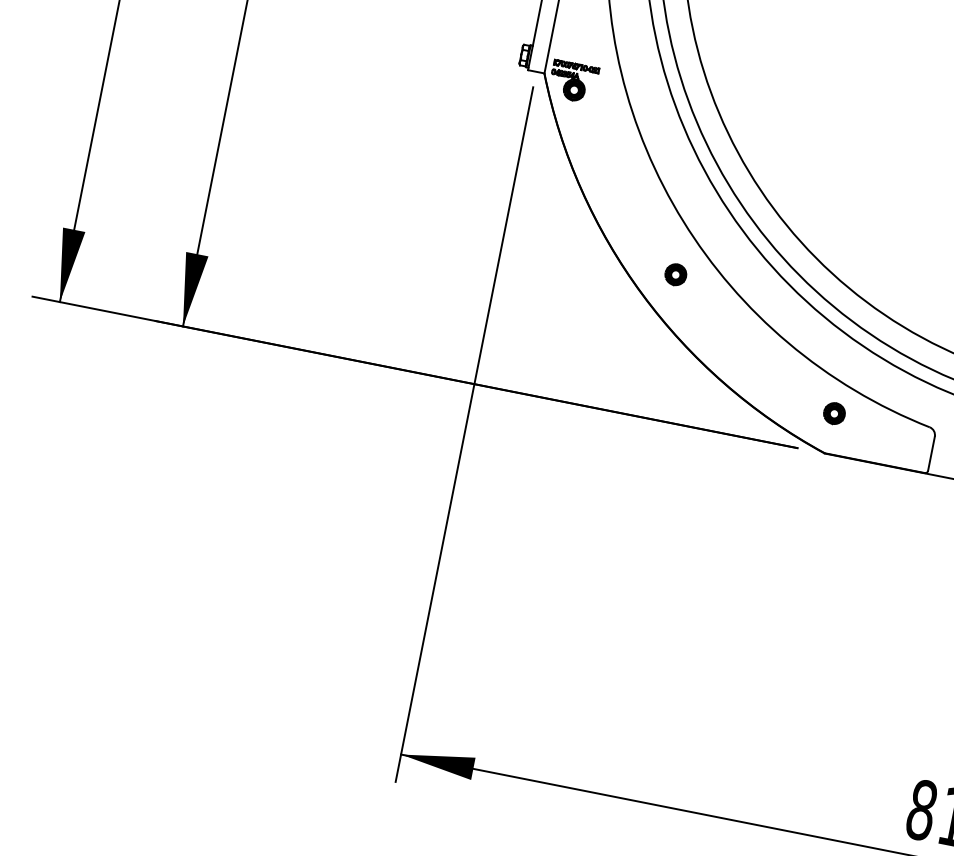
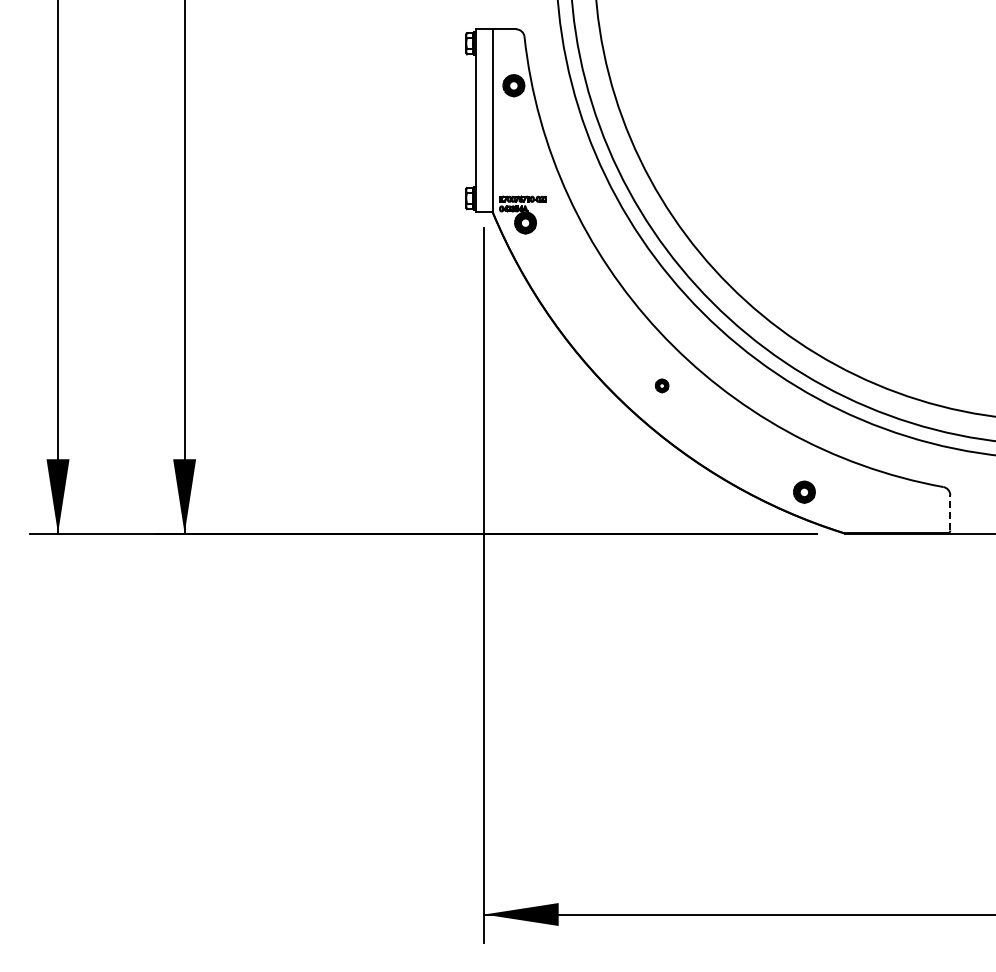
part: (675, 274) -> (661, 385), size x0.6
part: (834, 412) -> (804, 491), moved
line: (931, 453) -> (950, 512), solid -> dashed

